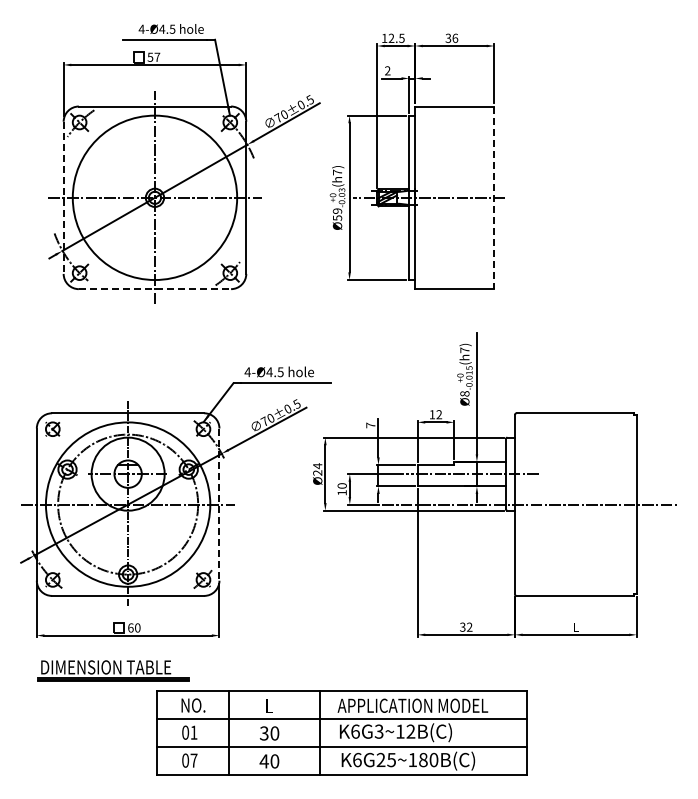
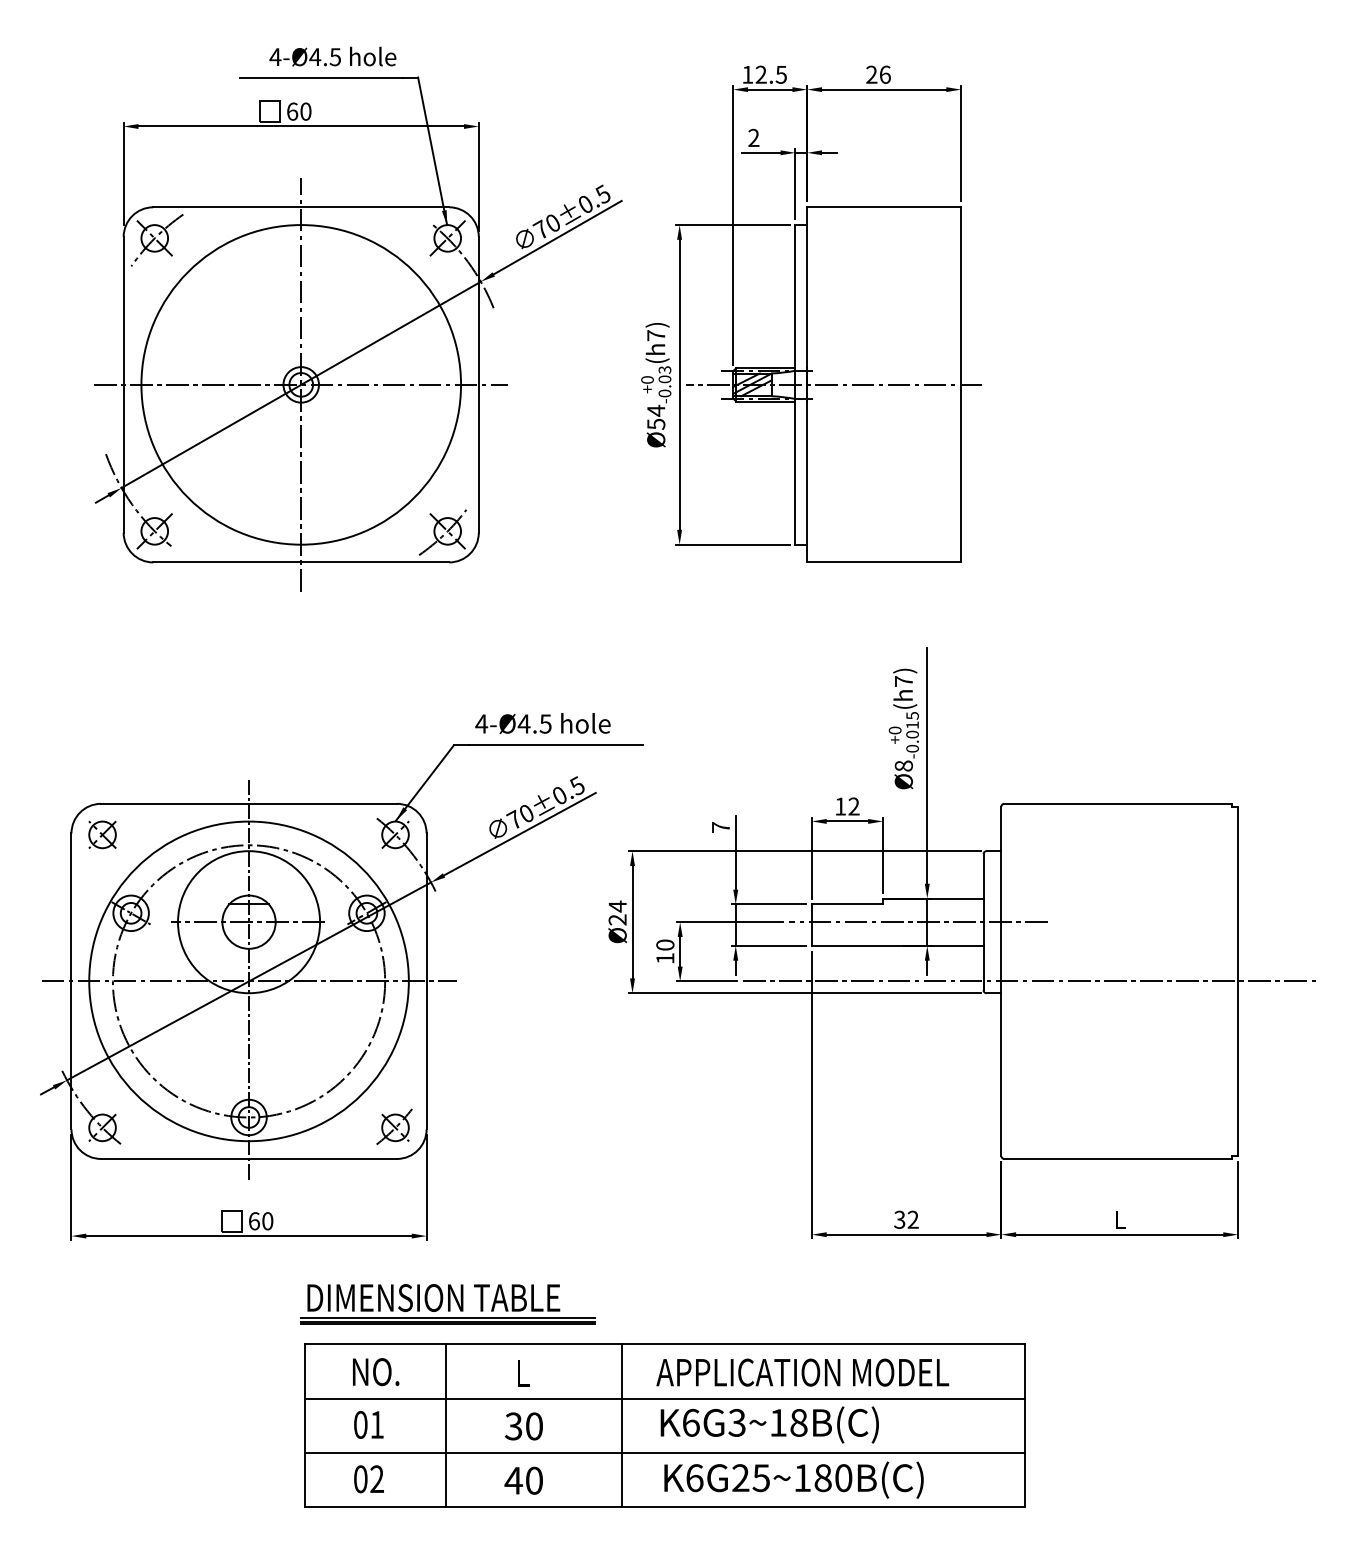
text: (448, 38) -> (871, 75), 36 -> 26
text: (153, 56) -> (298, 110), 57 -> 60
line: (63, 198) -> (123, 386), dashed -> solid
line: (494, 198) -> (961, 386), dashed -> solid
text: (337, 211) -> (656, 411), Ø59 -> Ø54
line: (155, 289) -> (302, 563), dashed -> solid
line: (219, 505) -> (426, 983), dashed -> solid
part: (113, 670) -> (448, 1303), moved
text: (410, 731) -> (798, 1422), K6G3~12B(C) -> K6G3~18B(C)
text: (193, 760) -> (376, 1478), 07 -> 02

